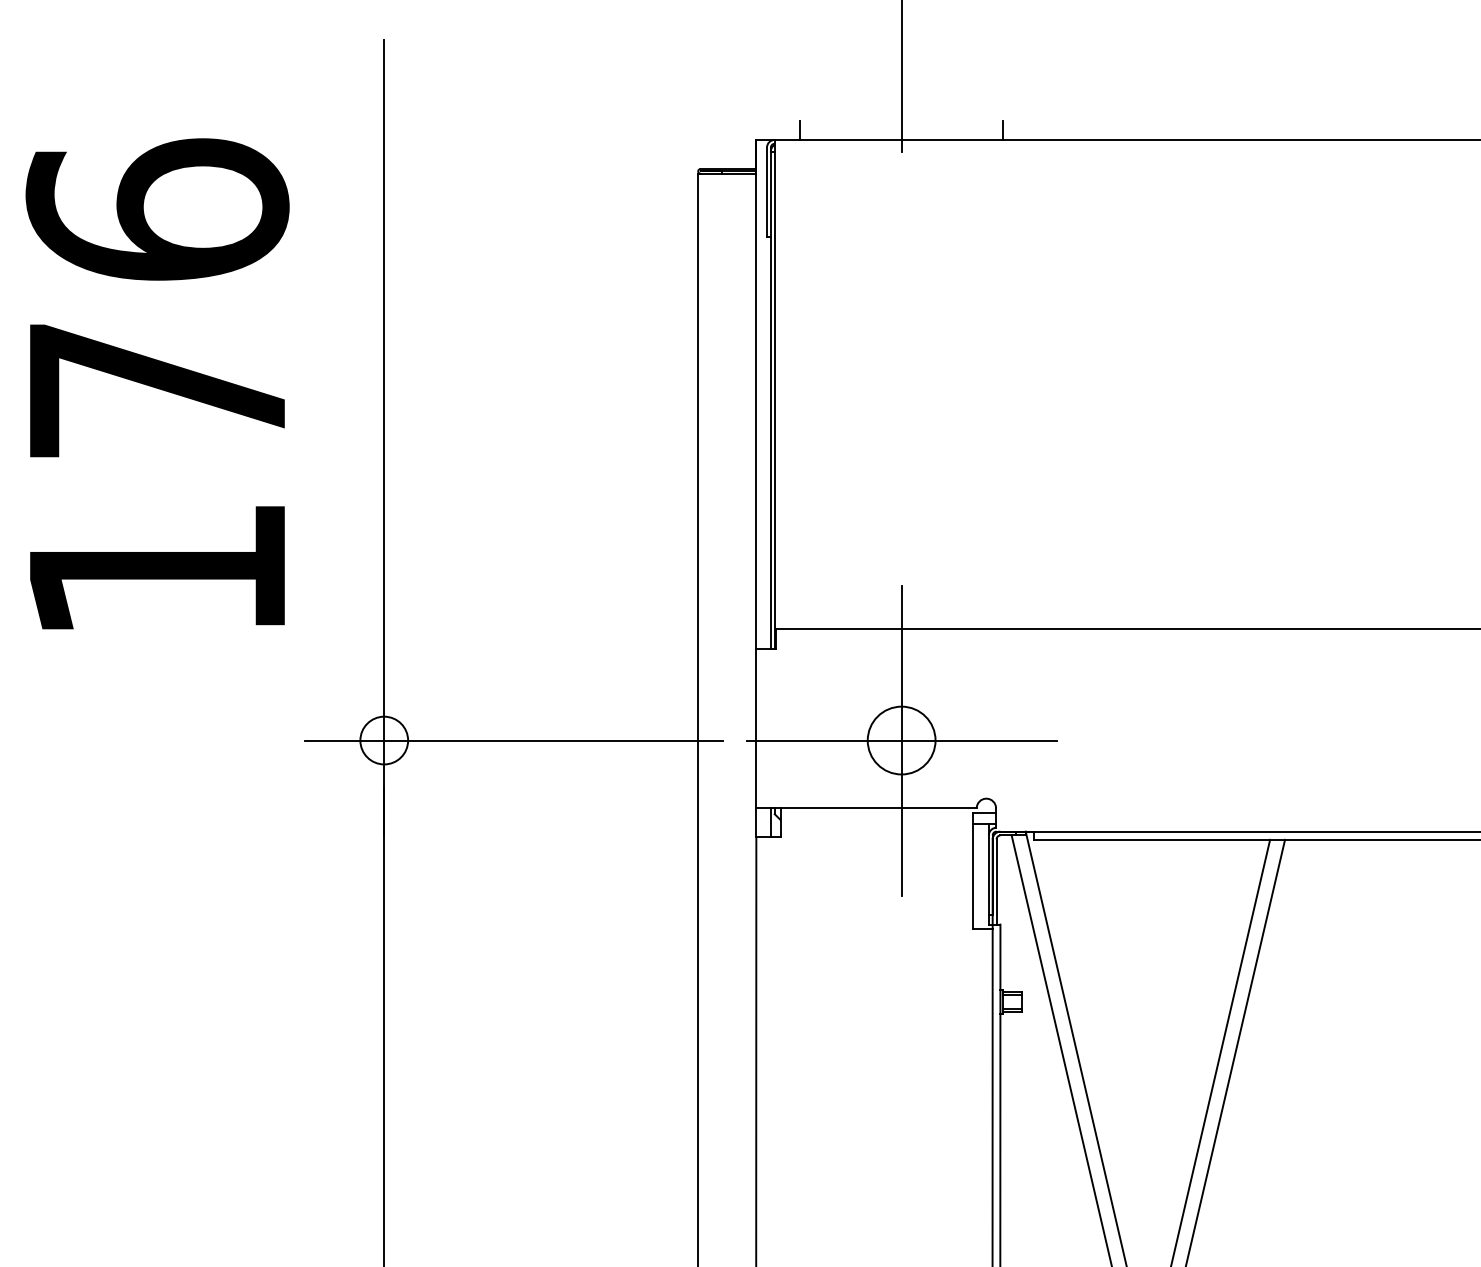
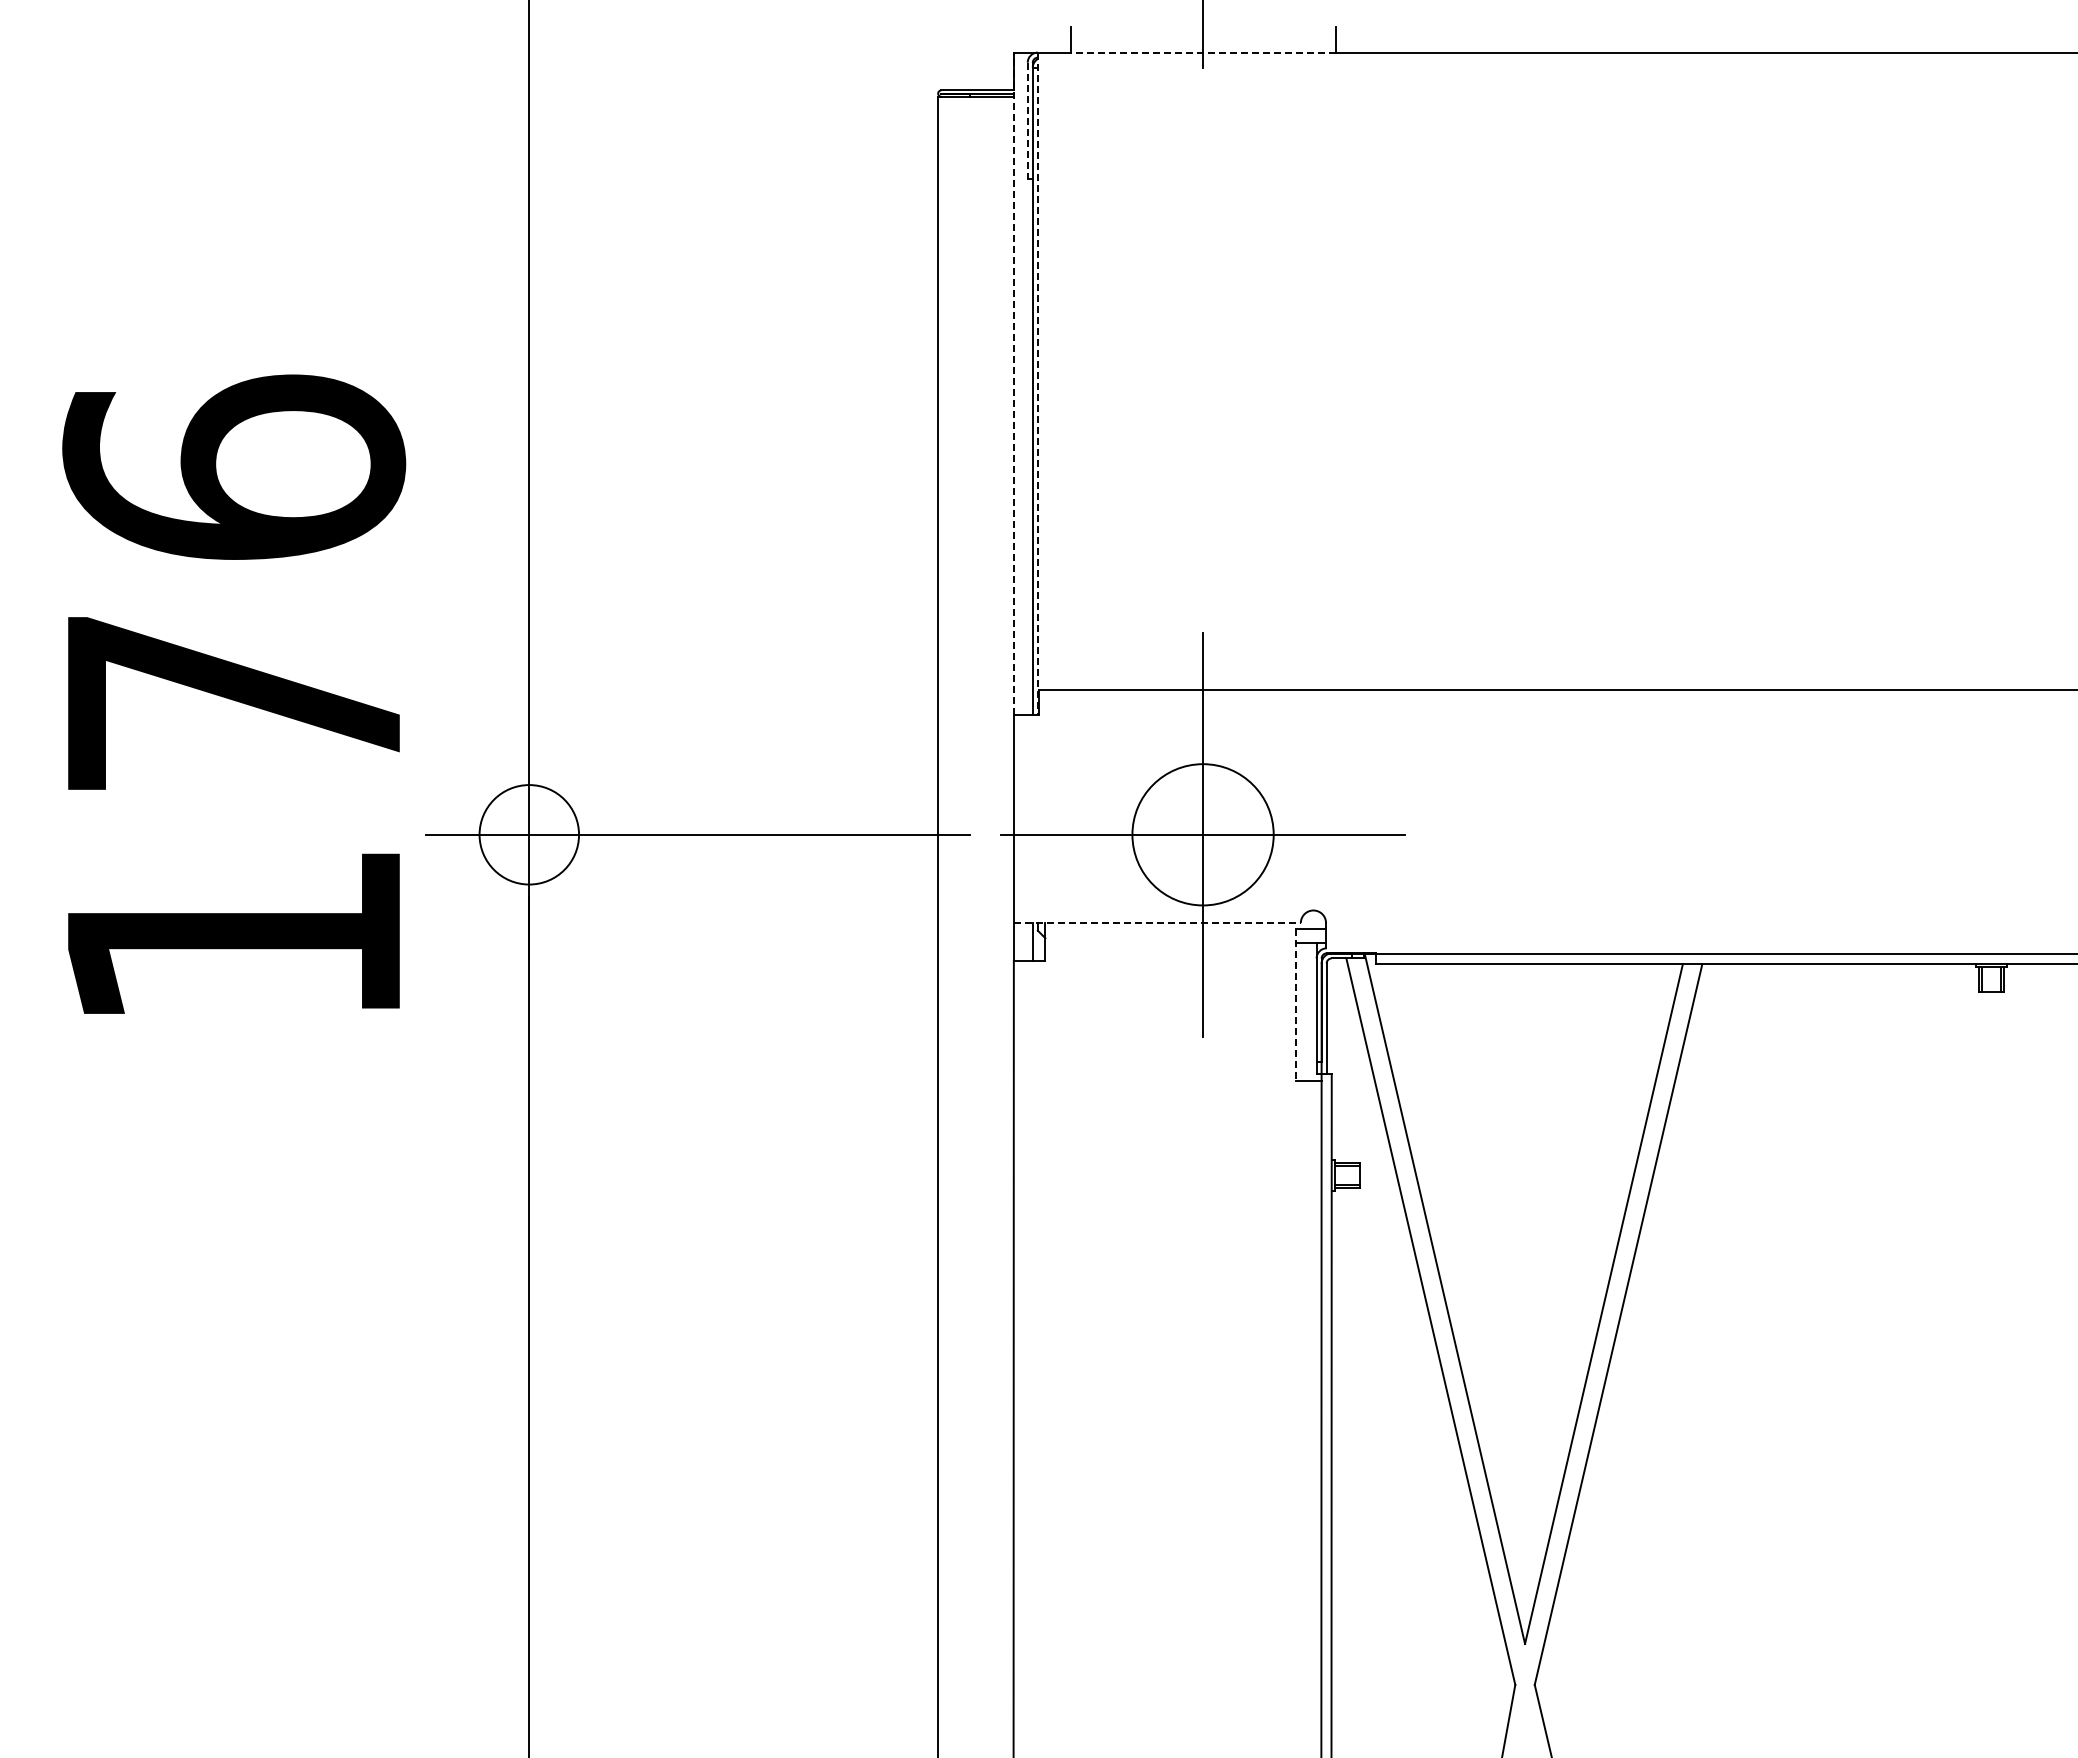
line: (901, 139) -> (1202, 52), solid -> dashed
line: (766, 192) -> (1027, 121), solid -> dashed
text: (157, 383) -> (234, 693), moved
line: (756, 394) -> (1013, 383), solid -> dashed
line: (774, 394) -> (1037, 384), solid -> dashed
circle: (384, 740) -> (529, 834), size x1.6
circle: (901, 740) -> (1202, 834), size x1.6
line: (866, 808) -> (1157, 923), solid -> dashed
line: (973, 871) -> (1296, 1005), solid -> dashed

